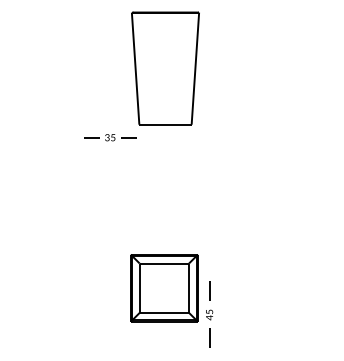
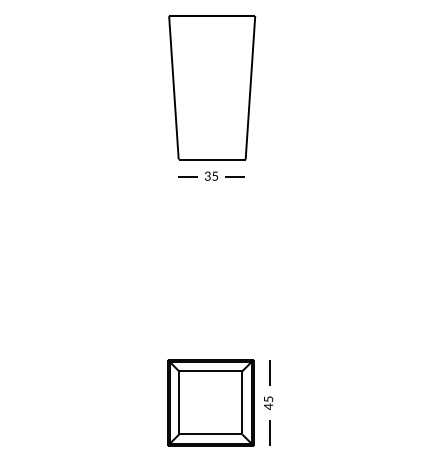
part: (110, 137) -> (211, 175), moved
part: (164, 287) -> (210, 402), moved

